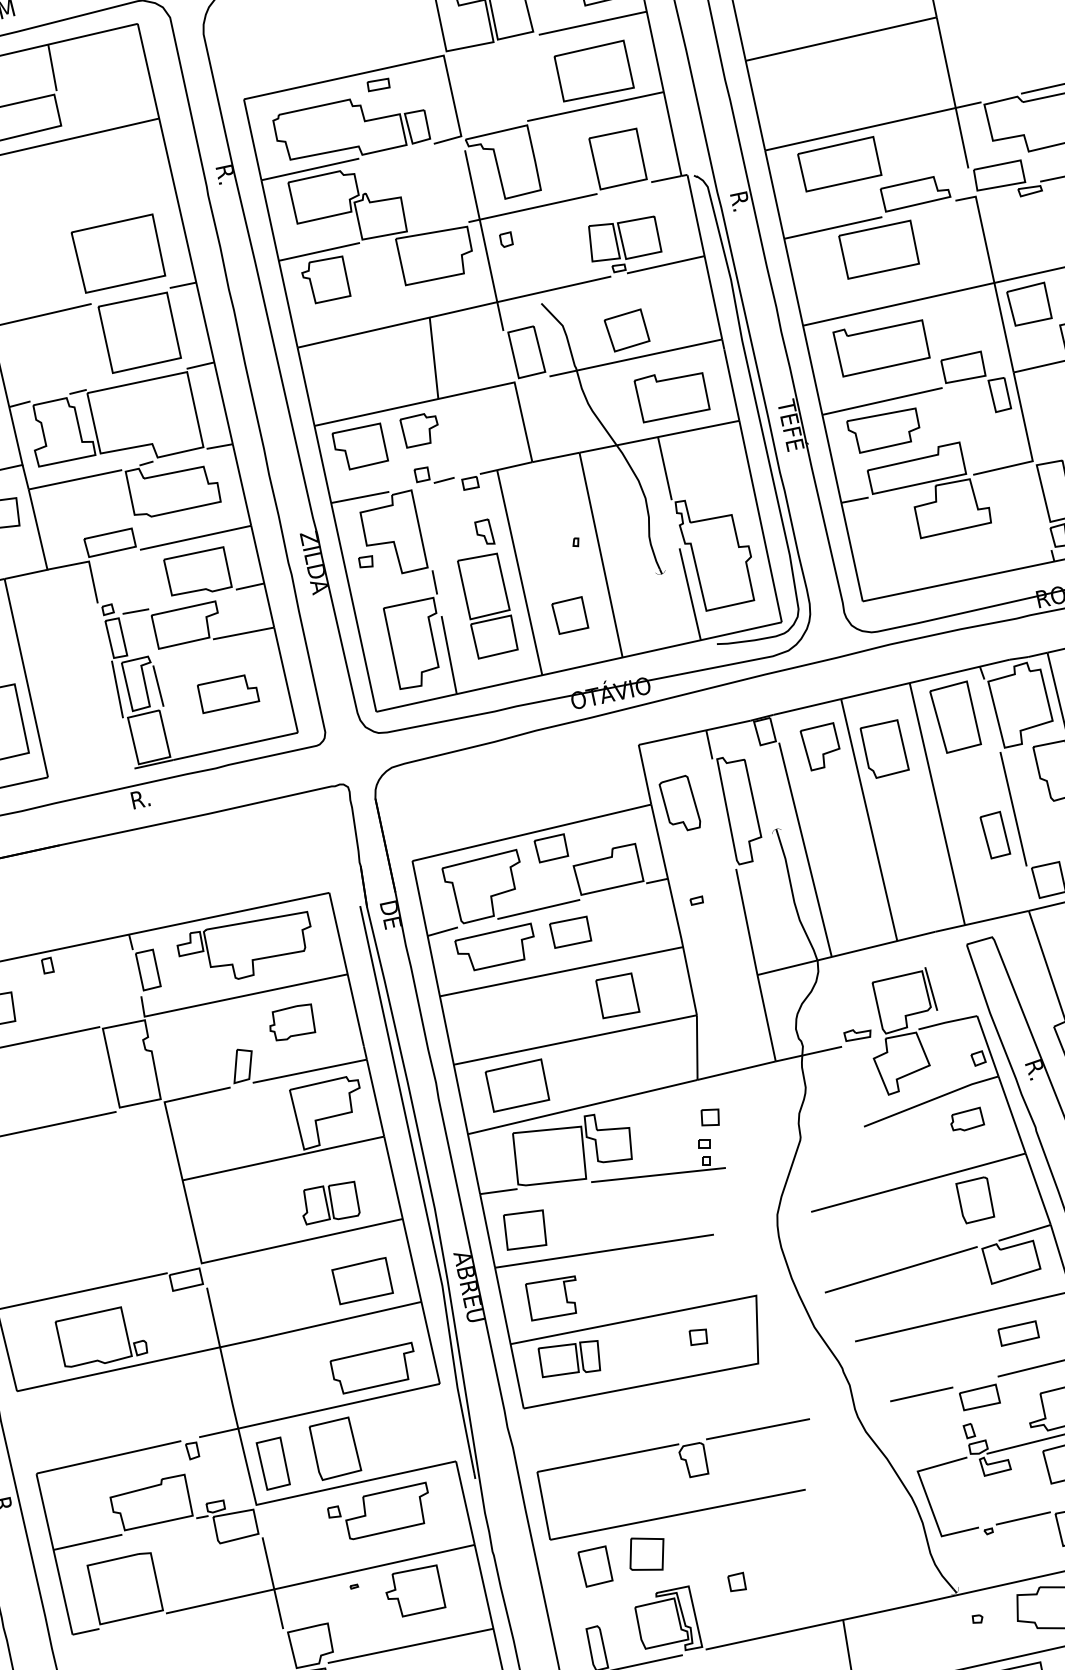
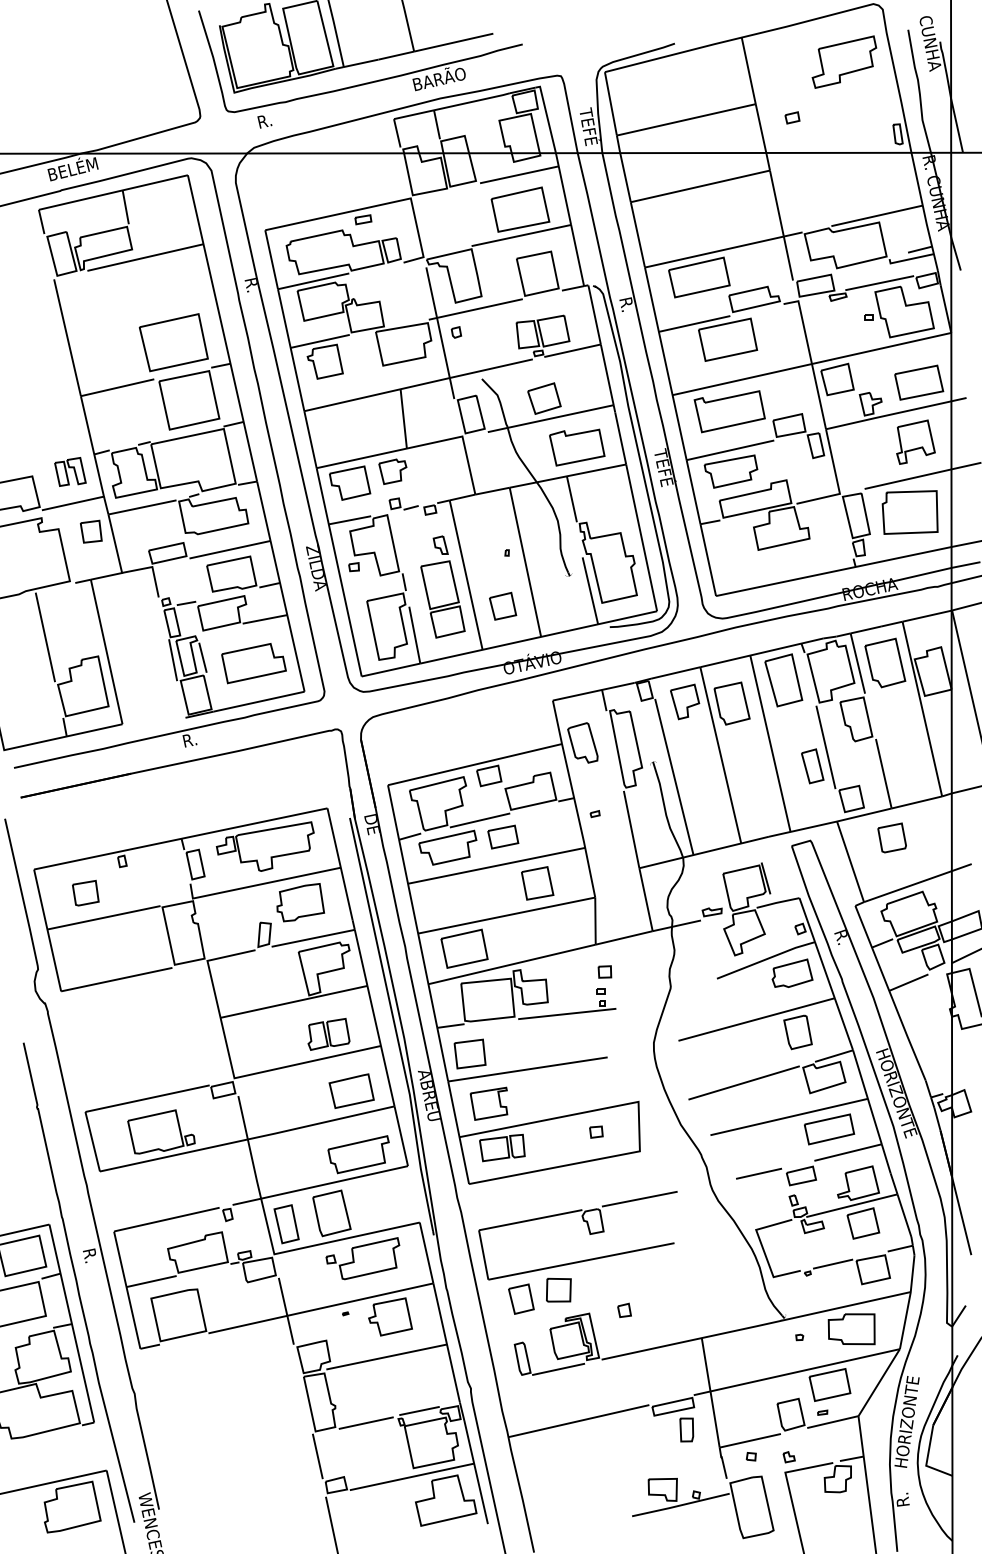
part: (227, 694) -> (253, 663), size x1.43
part: (292, 1022) -> (300, 902), size x1.43
part: (967, 1118) -> (792, 972), size x1.67
part: (1018, 1333) -> (829, 1129), size x1.67

